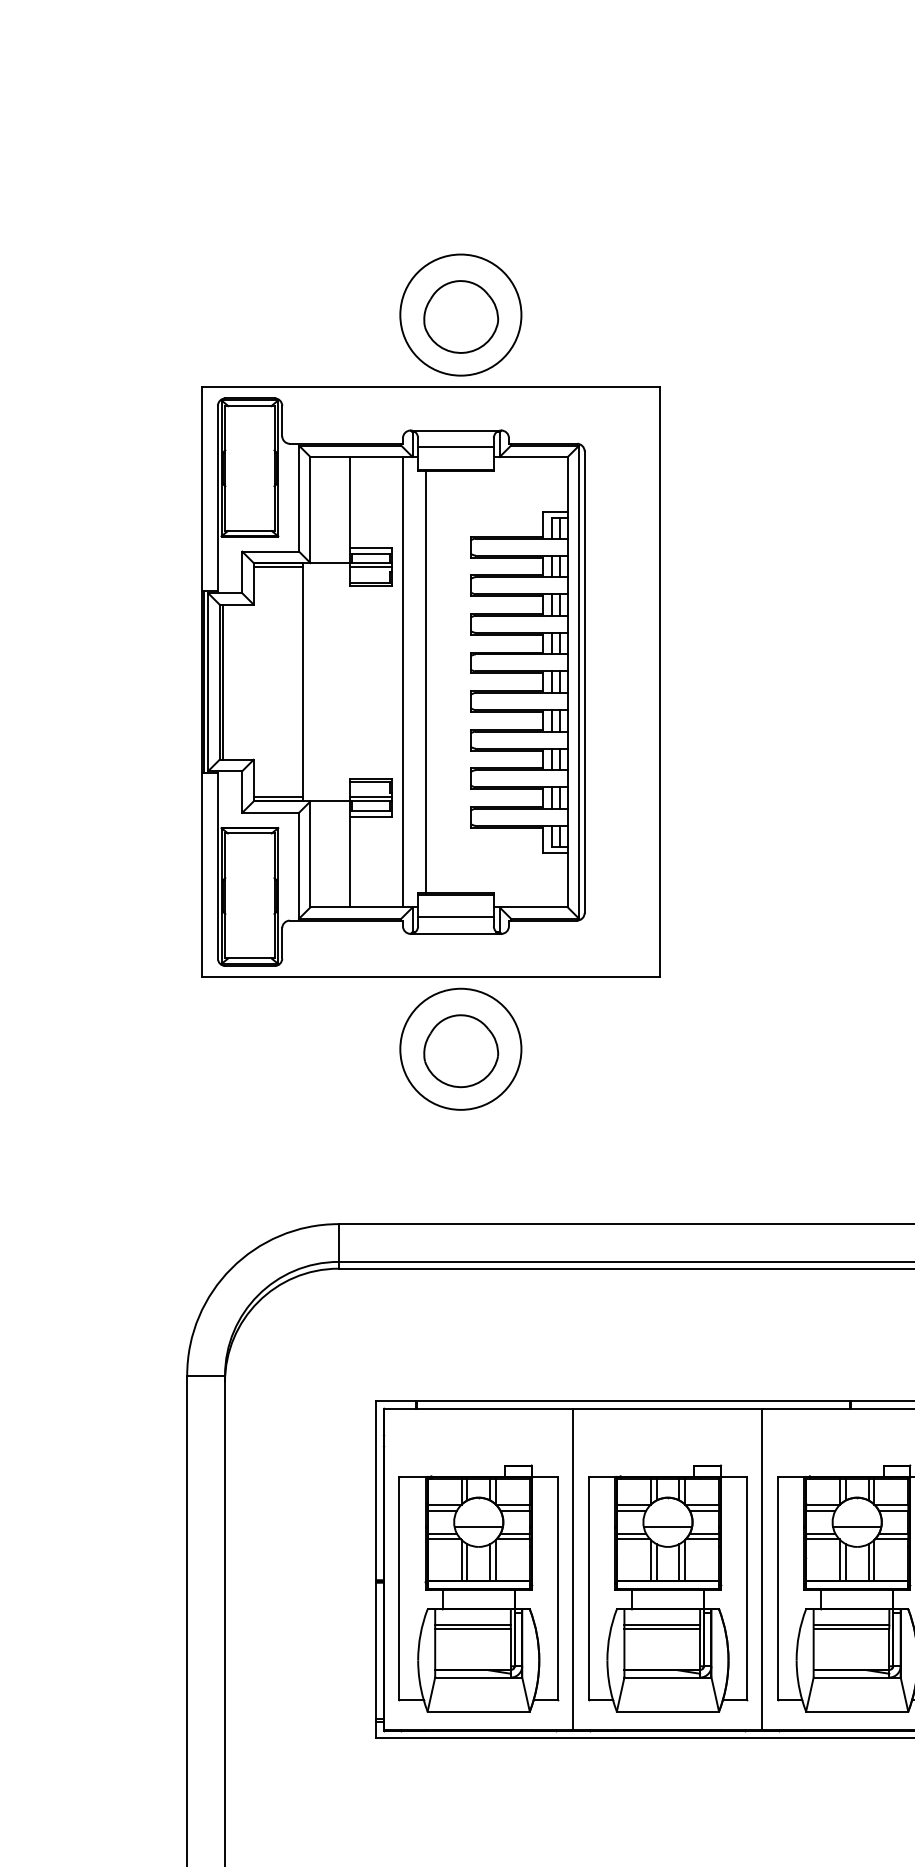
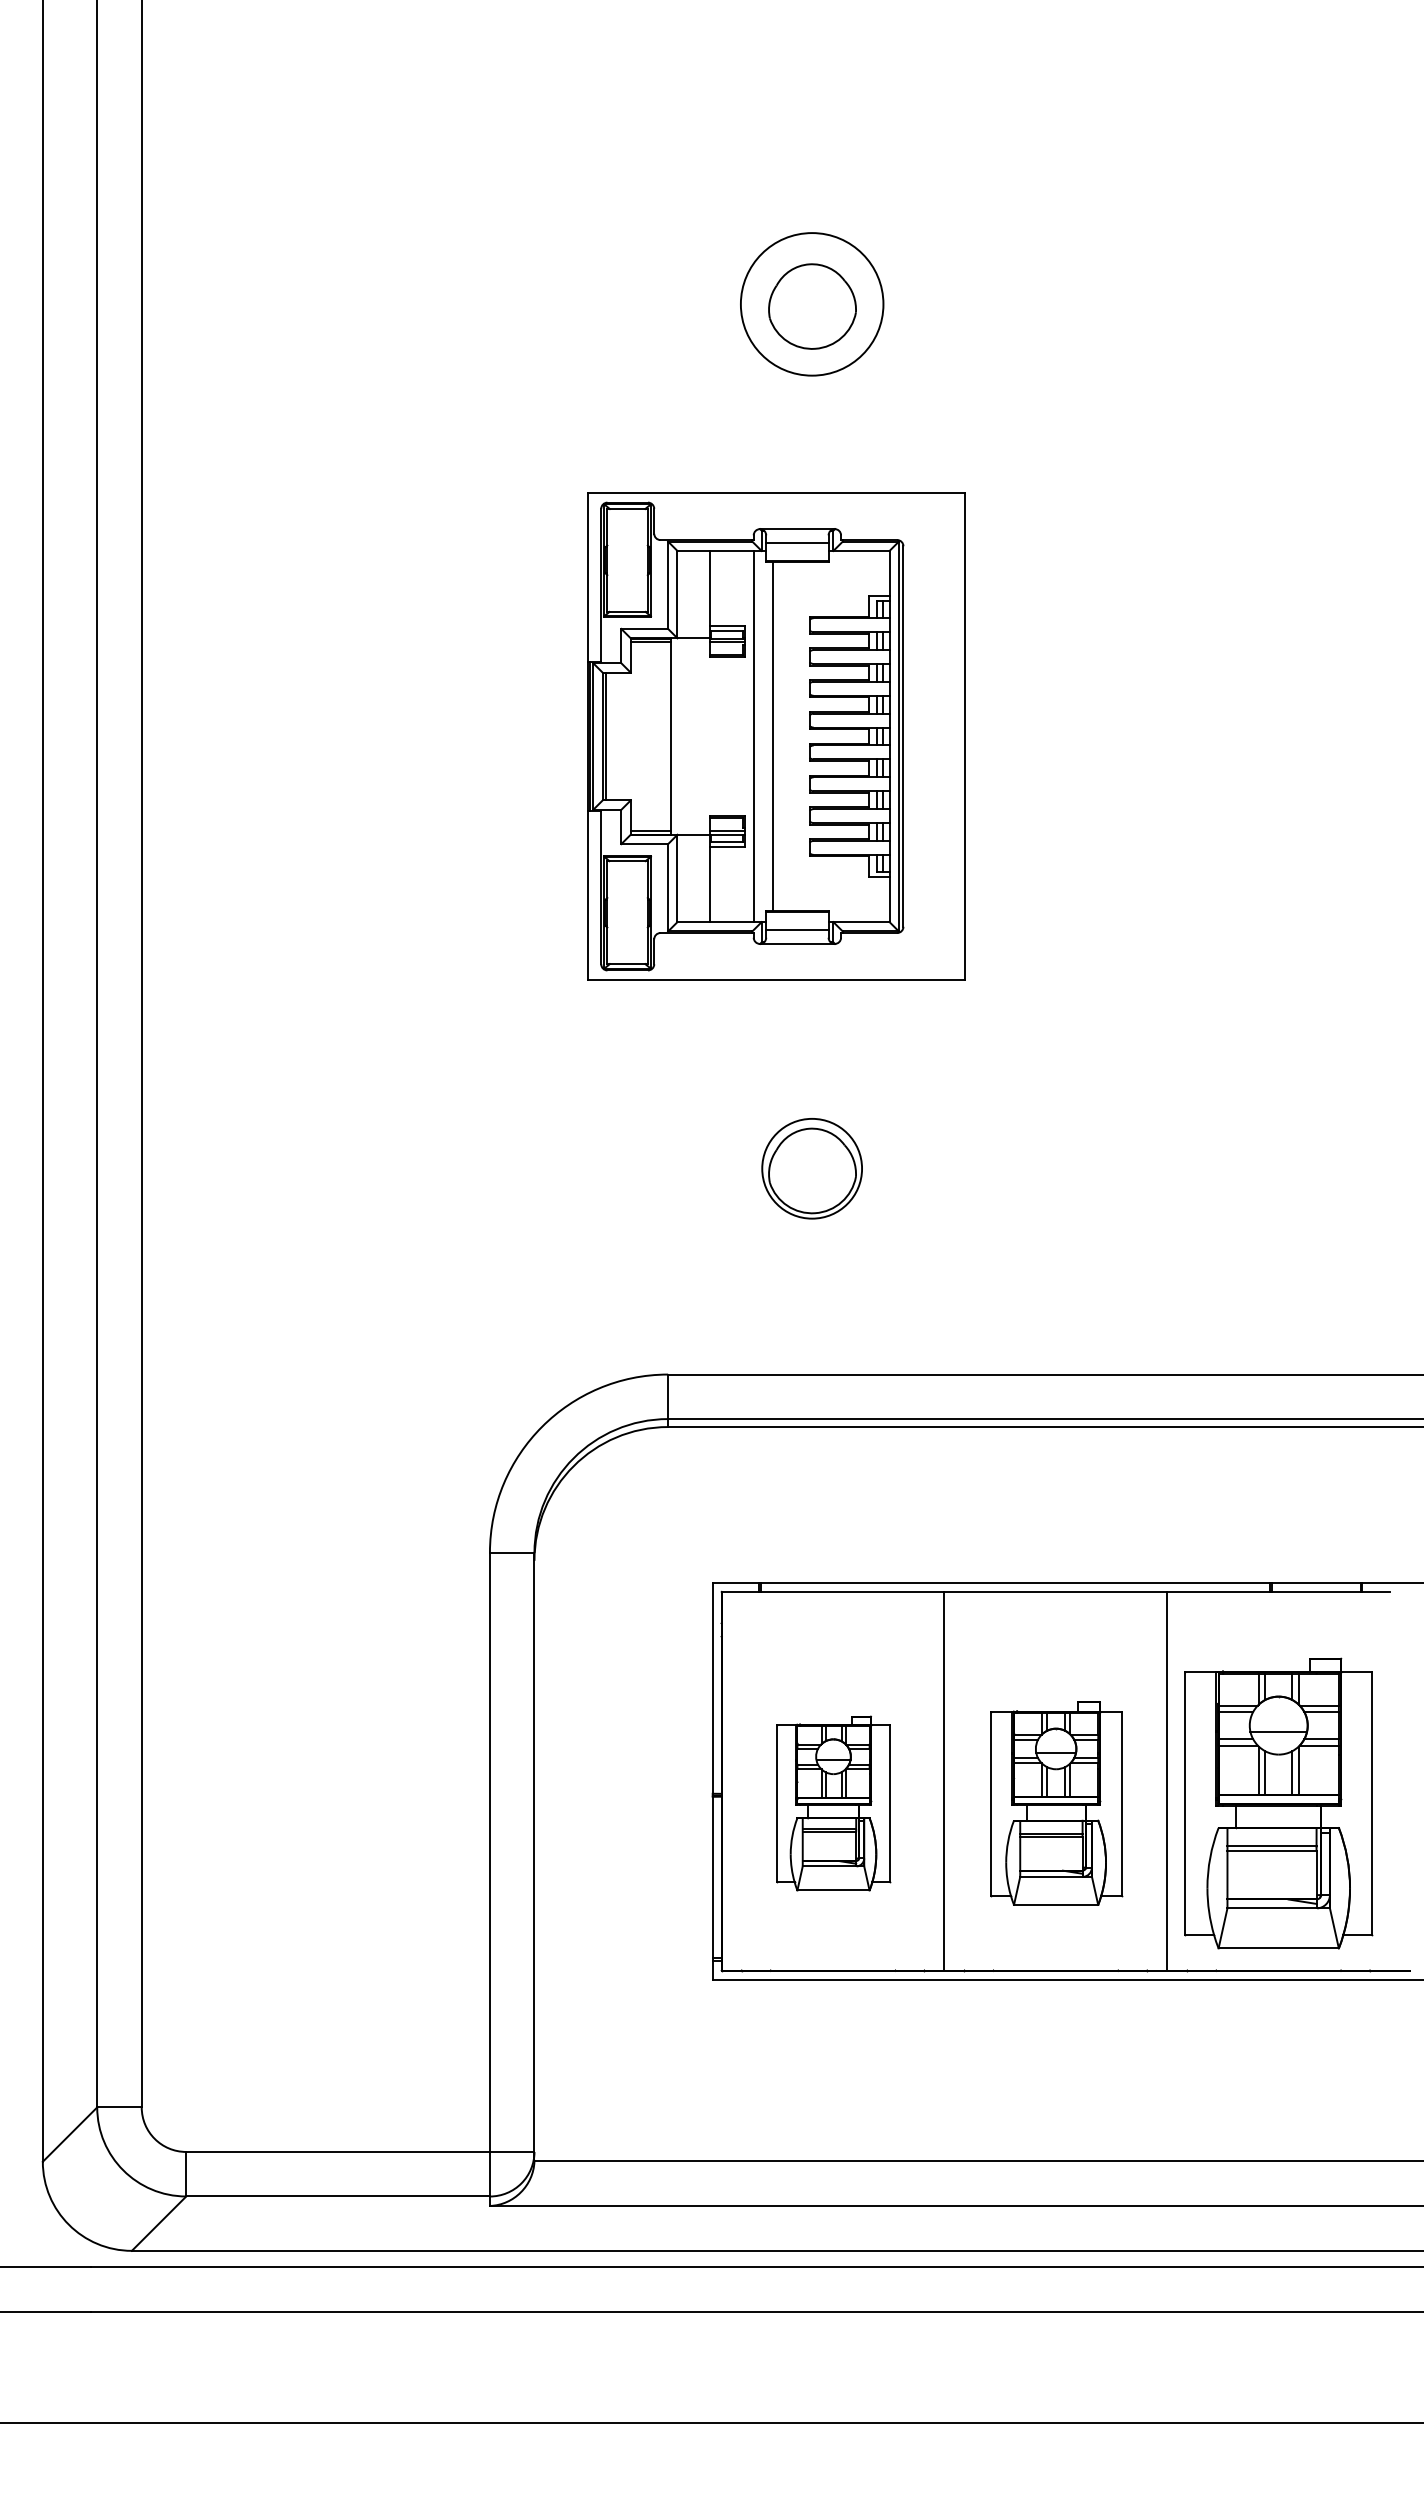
part: (430, 682) -> (776, 736), size x0.7
circle: (460, 1049) -> (811, 1168), size x0.7
part: (479, 1588) -> (833, 1803), size x0.6
part: (668, 1588) -> (1056, 1803), size x0.7

